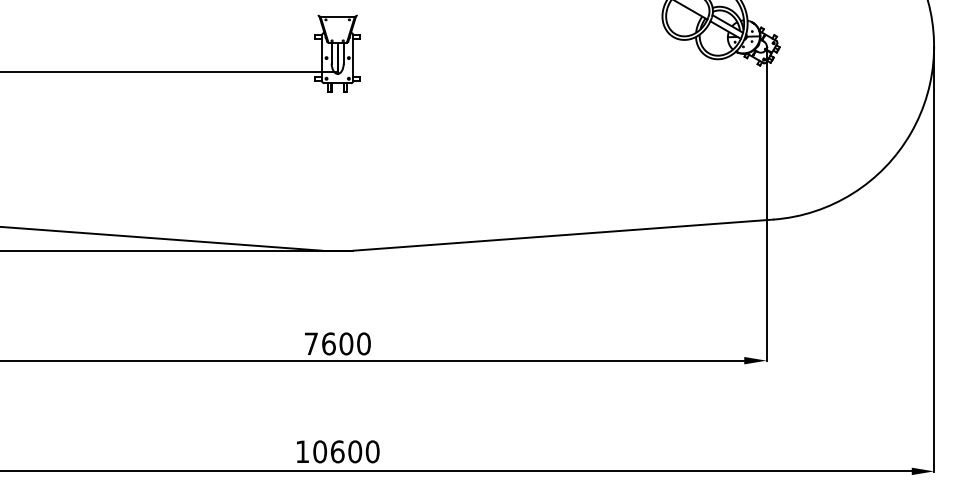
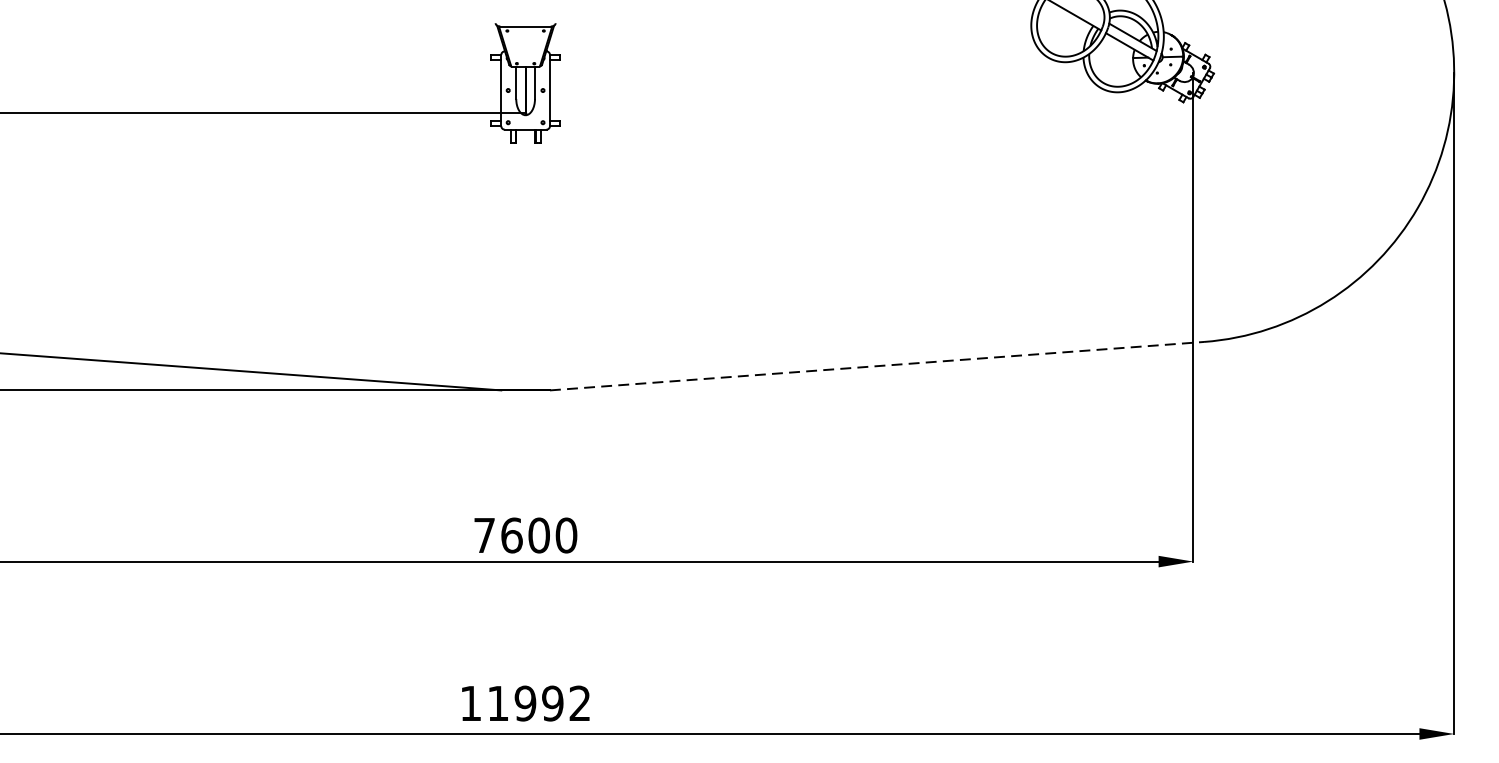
line: (563, 235) -> (877, 366), solid -> dashed
text: (346, 451) -> (539, 703), 10600 -> 11992

